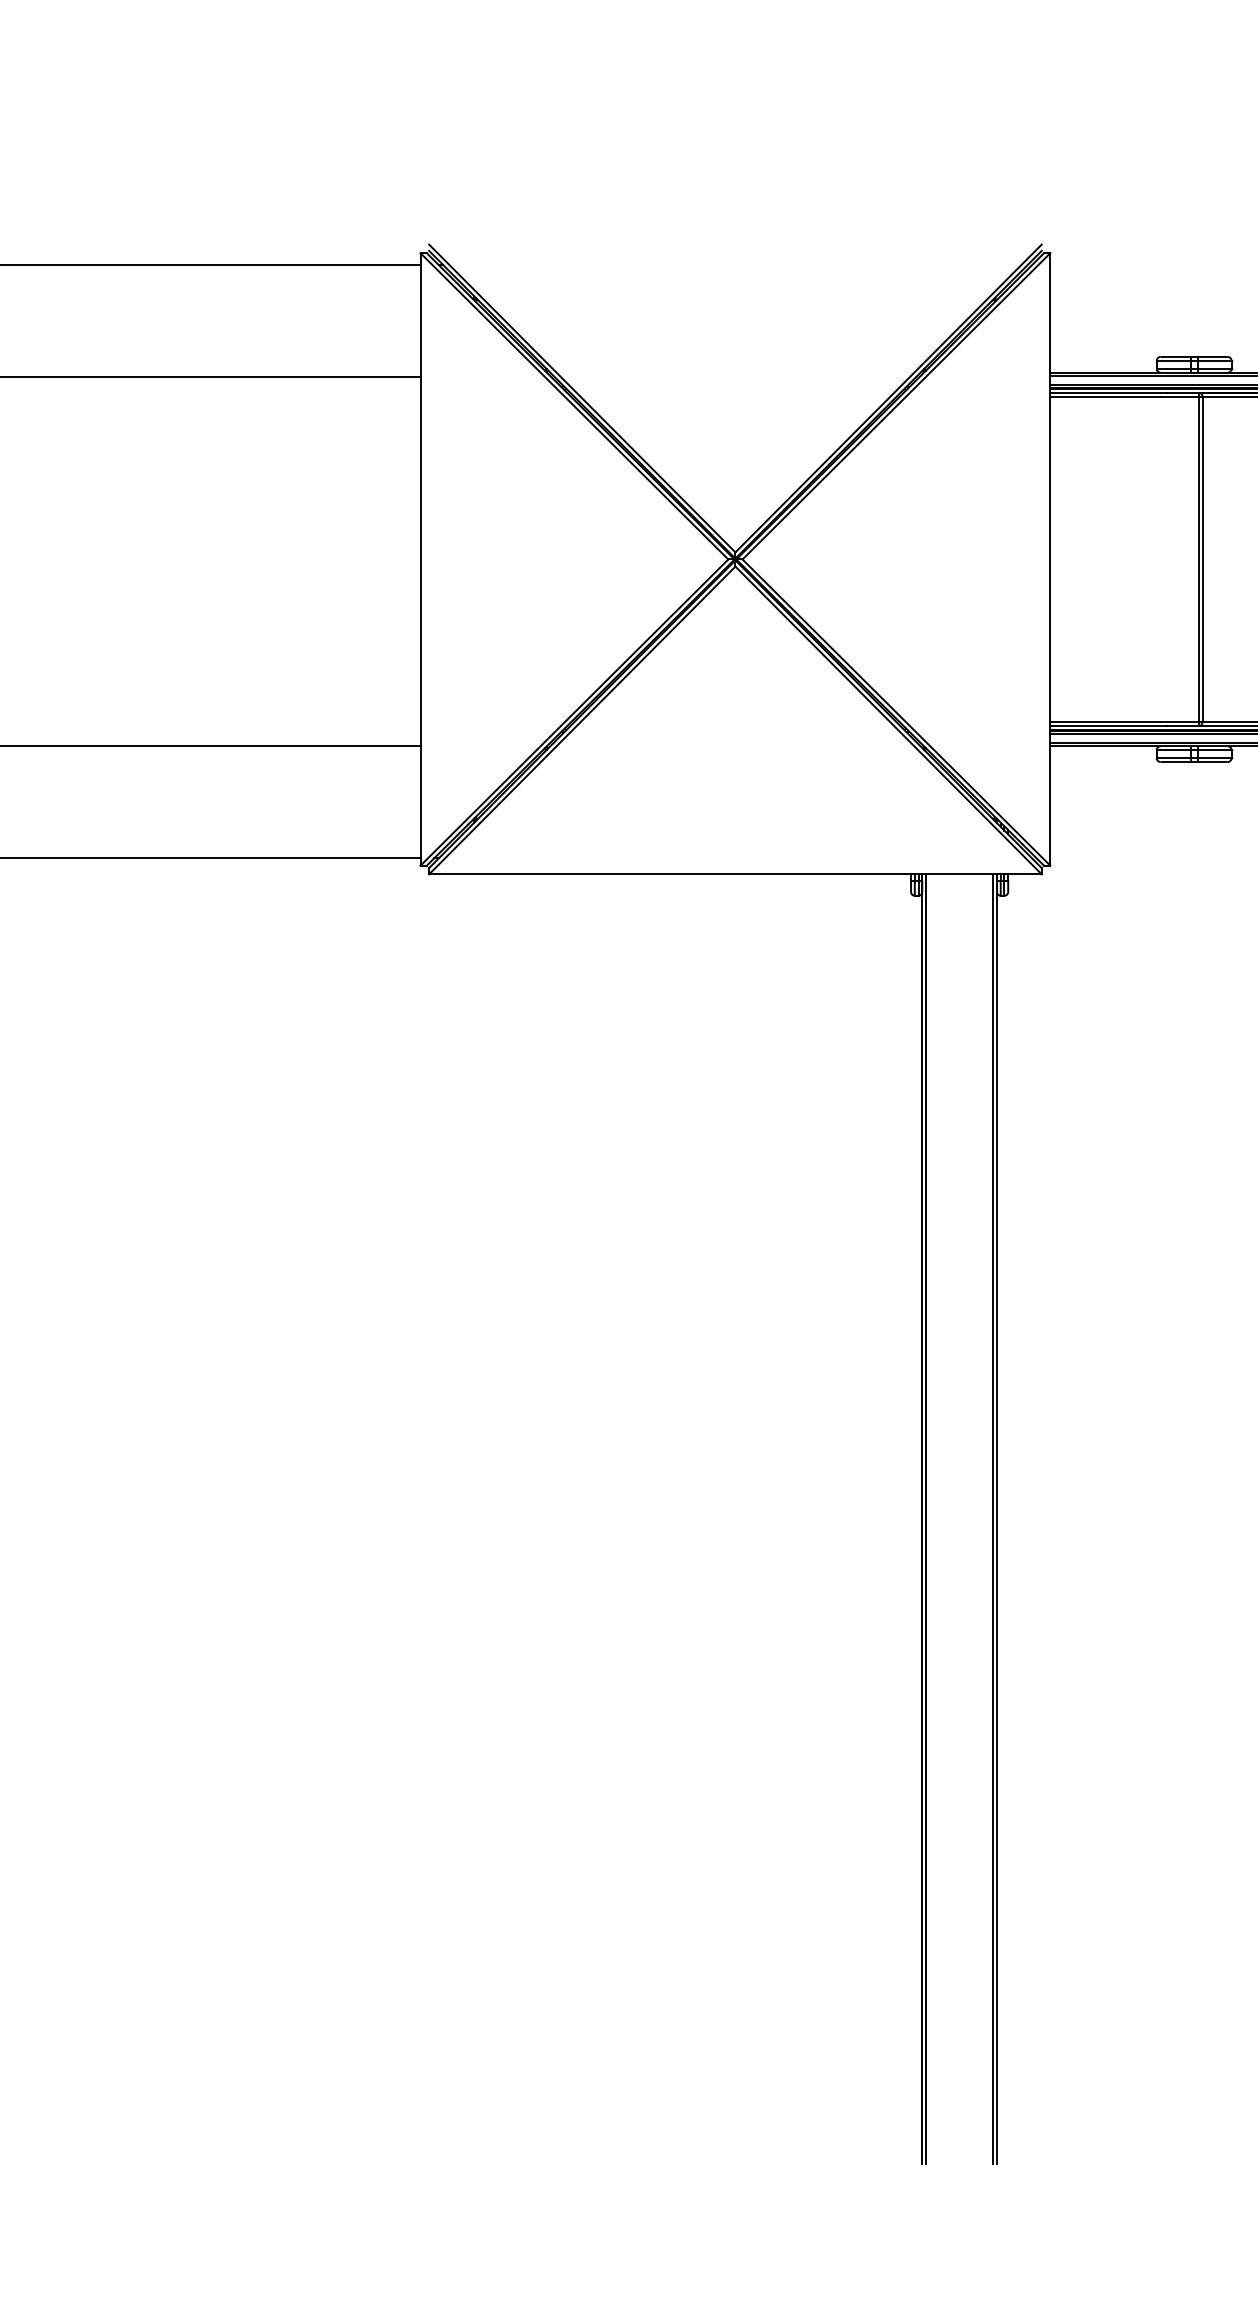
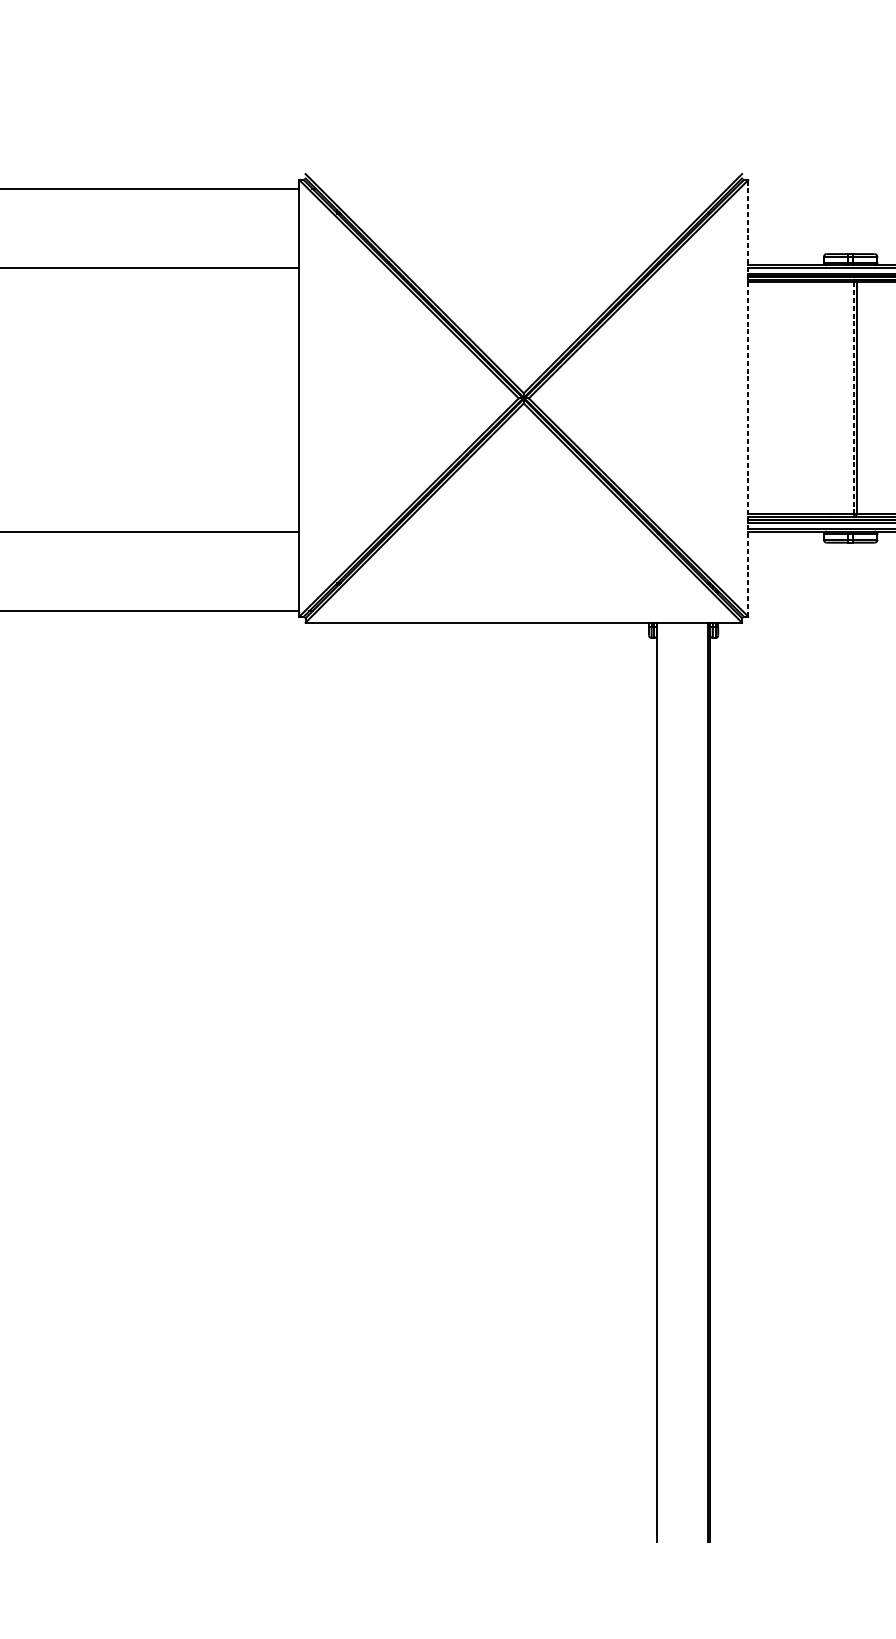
line: (1050, 558) -> (748, 397), solid -> dashed
line: (1198, 559) -> (853, 398), solid -> dashed
line: (926, 1518) -> (659, 1081), removed

